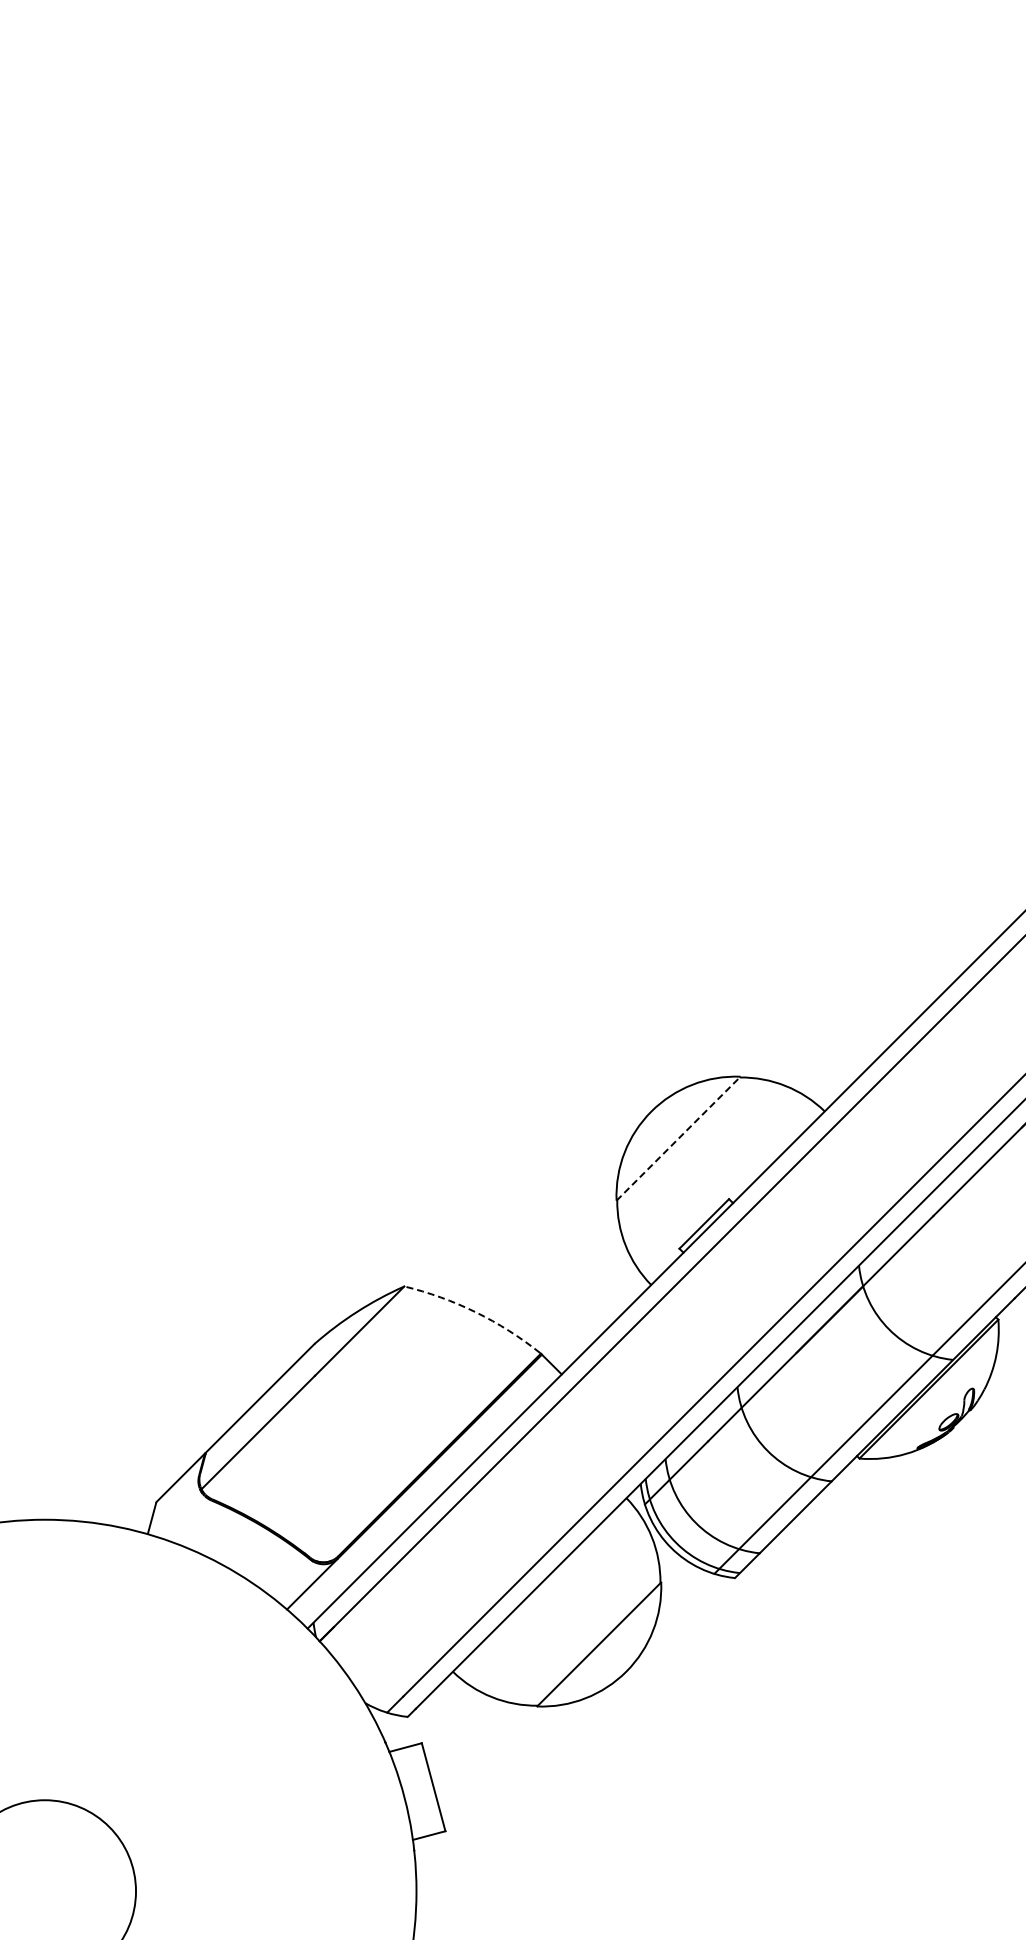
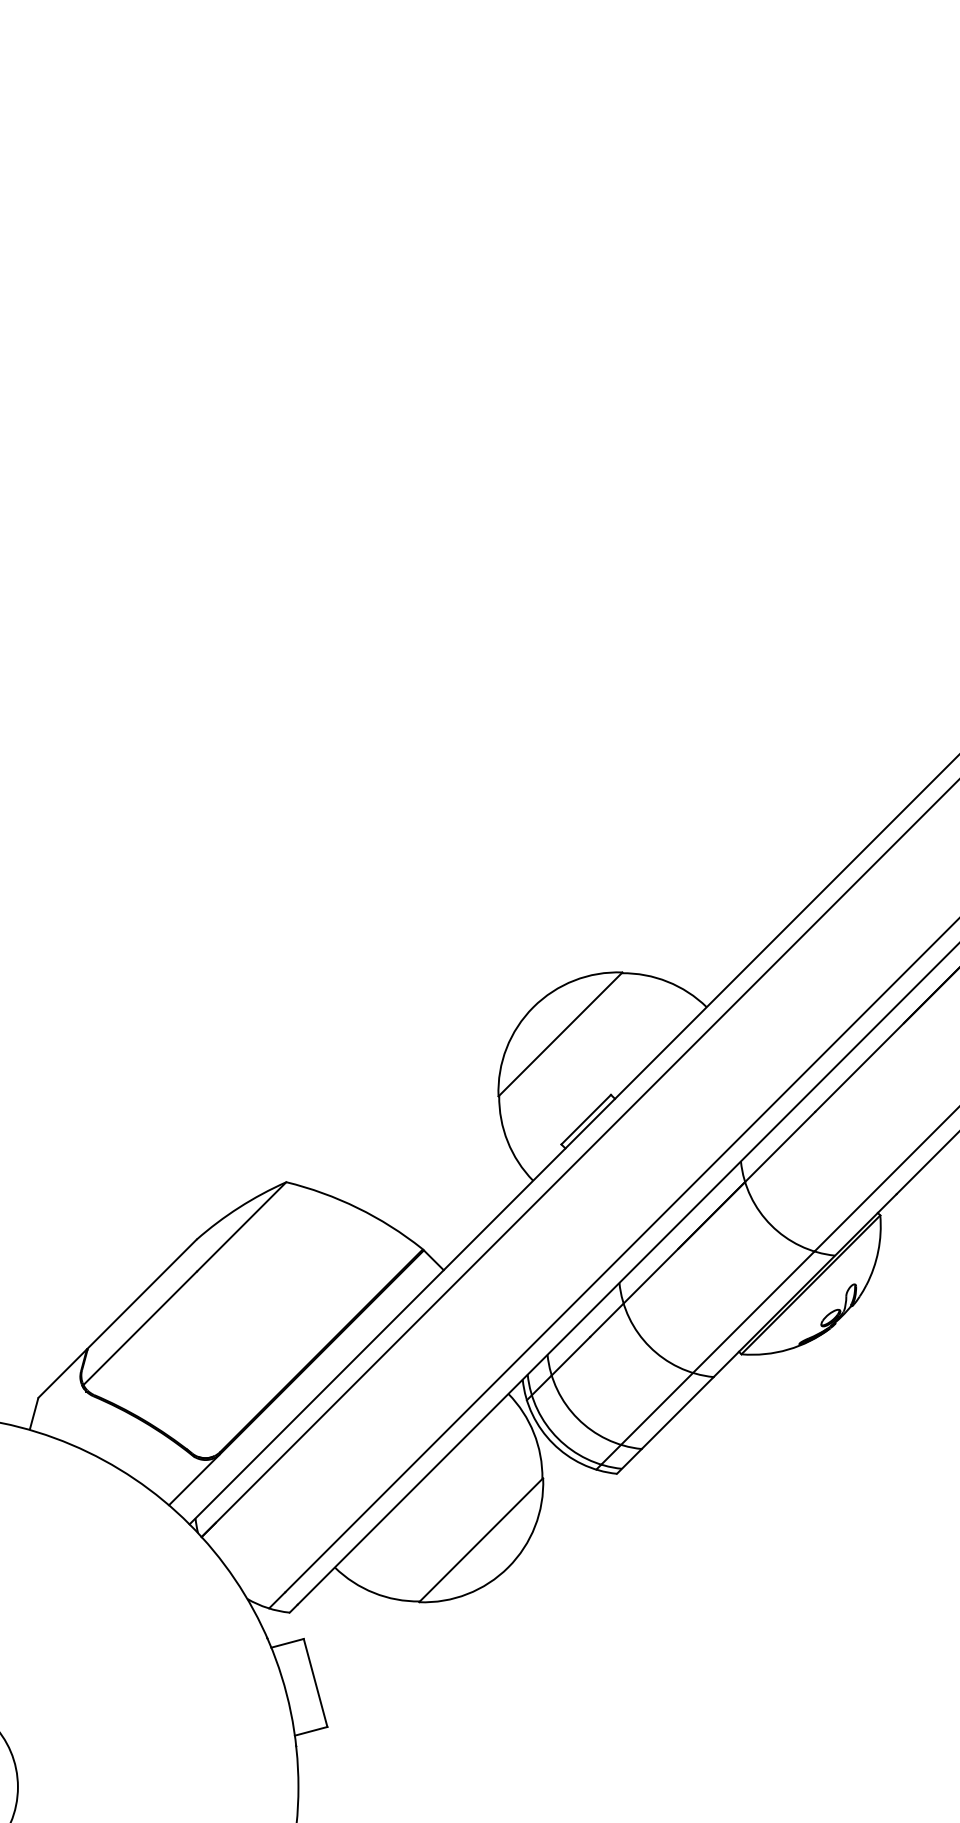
line: (678, 1138) -> (560, 1034), dashed -> solid
arc: (475, 1312) -> (357, 1208), dashed -> solid

